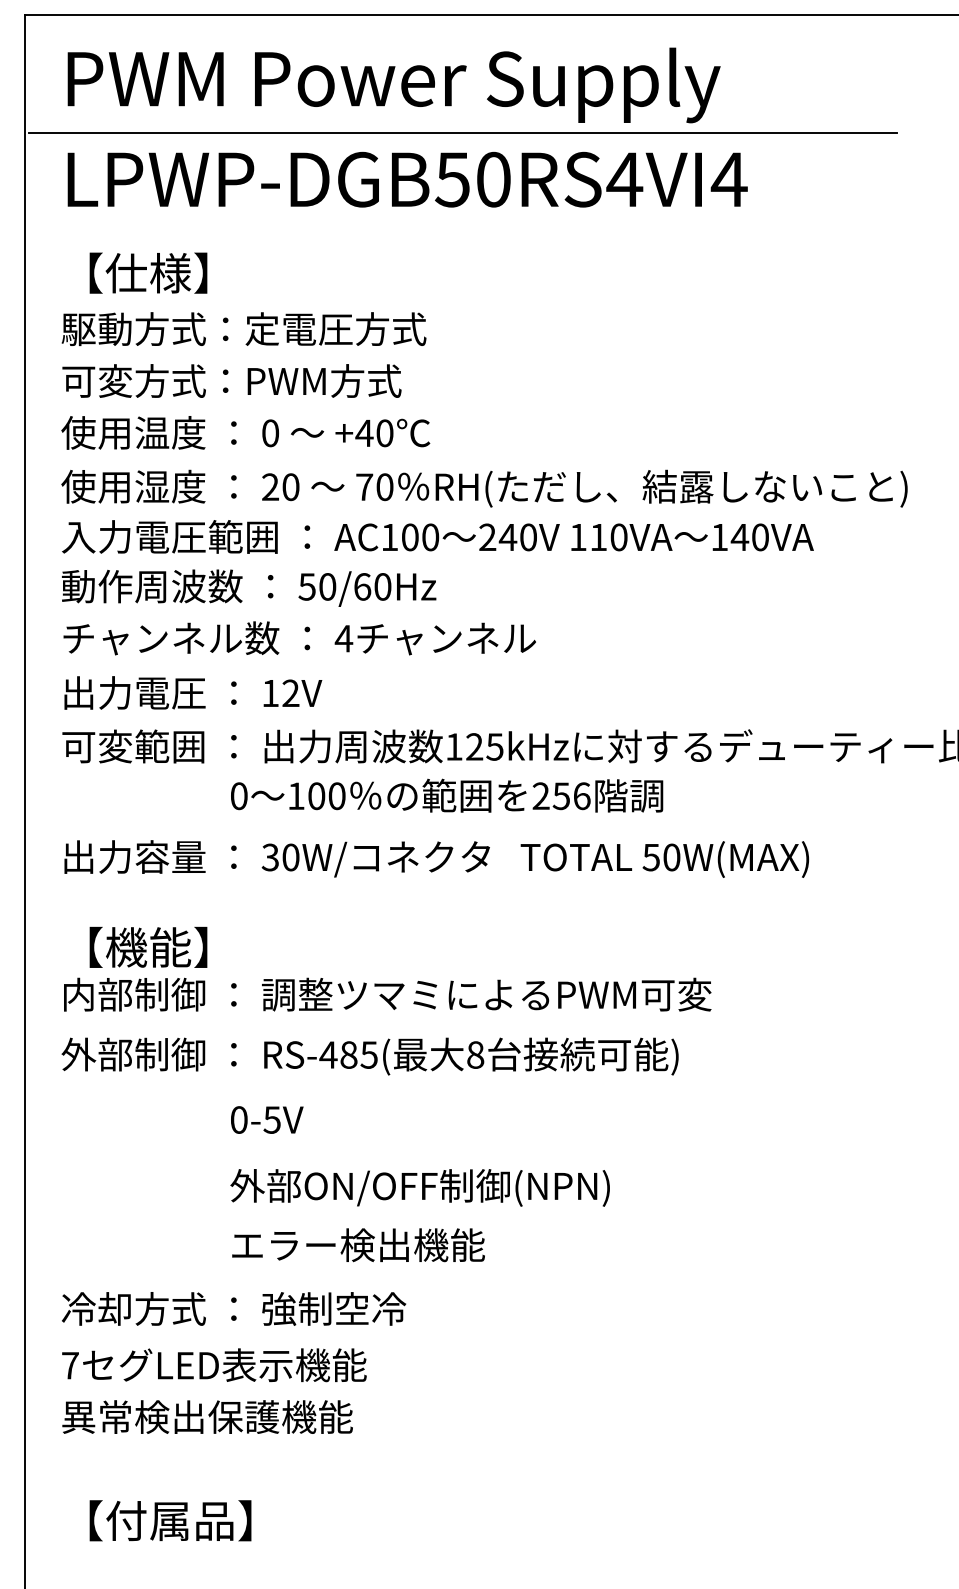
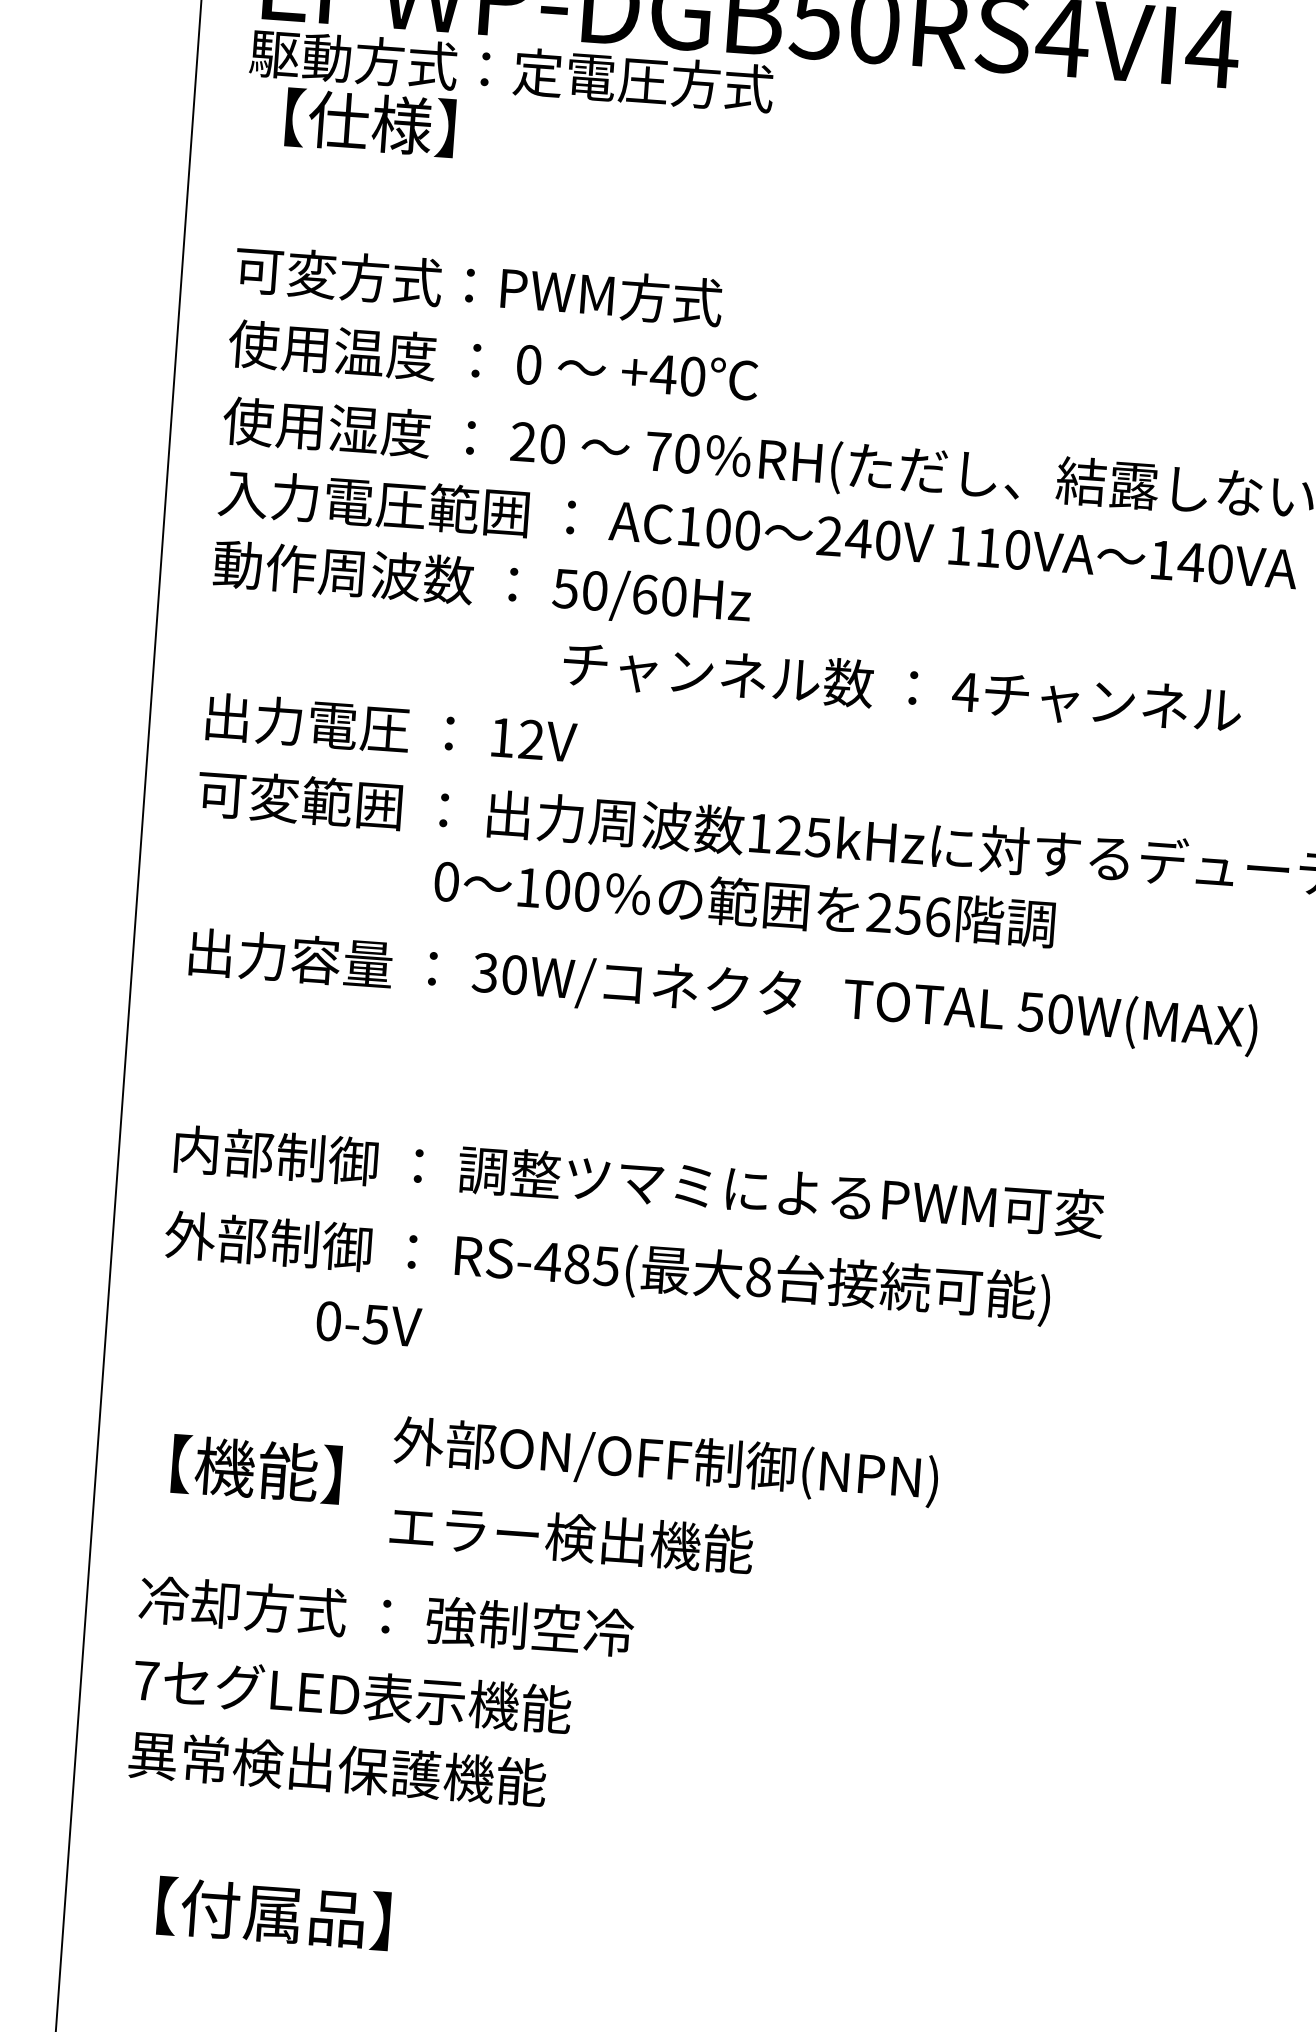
text: (243, 328) -> (511, 69), moved
text: (299, 638) -> (902, 687), moved
text: (148, 946) -> (256, 1468), moved
text: (267, 1119) -> (369, 1323), moved

